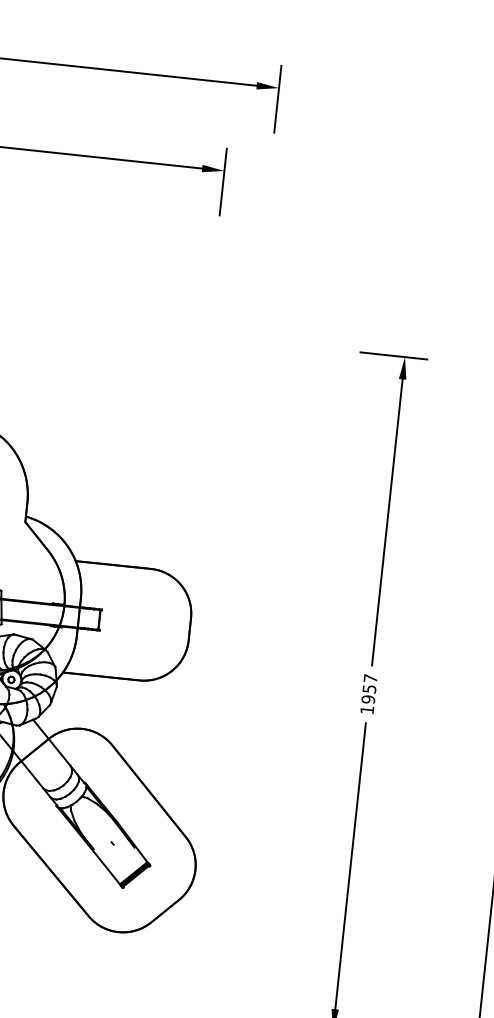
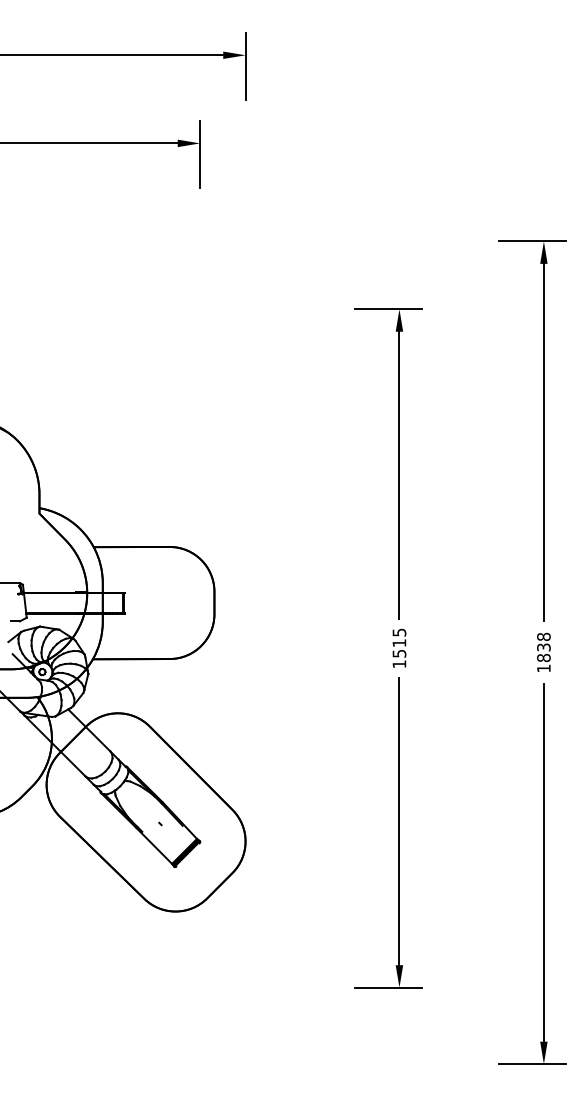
text: (369, 688) -> (399, 642), 1957 -> 1515

